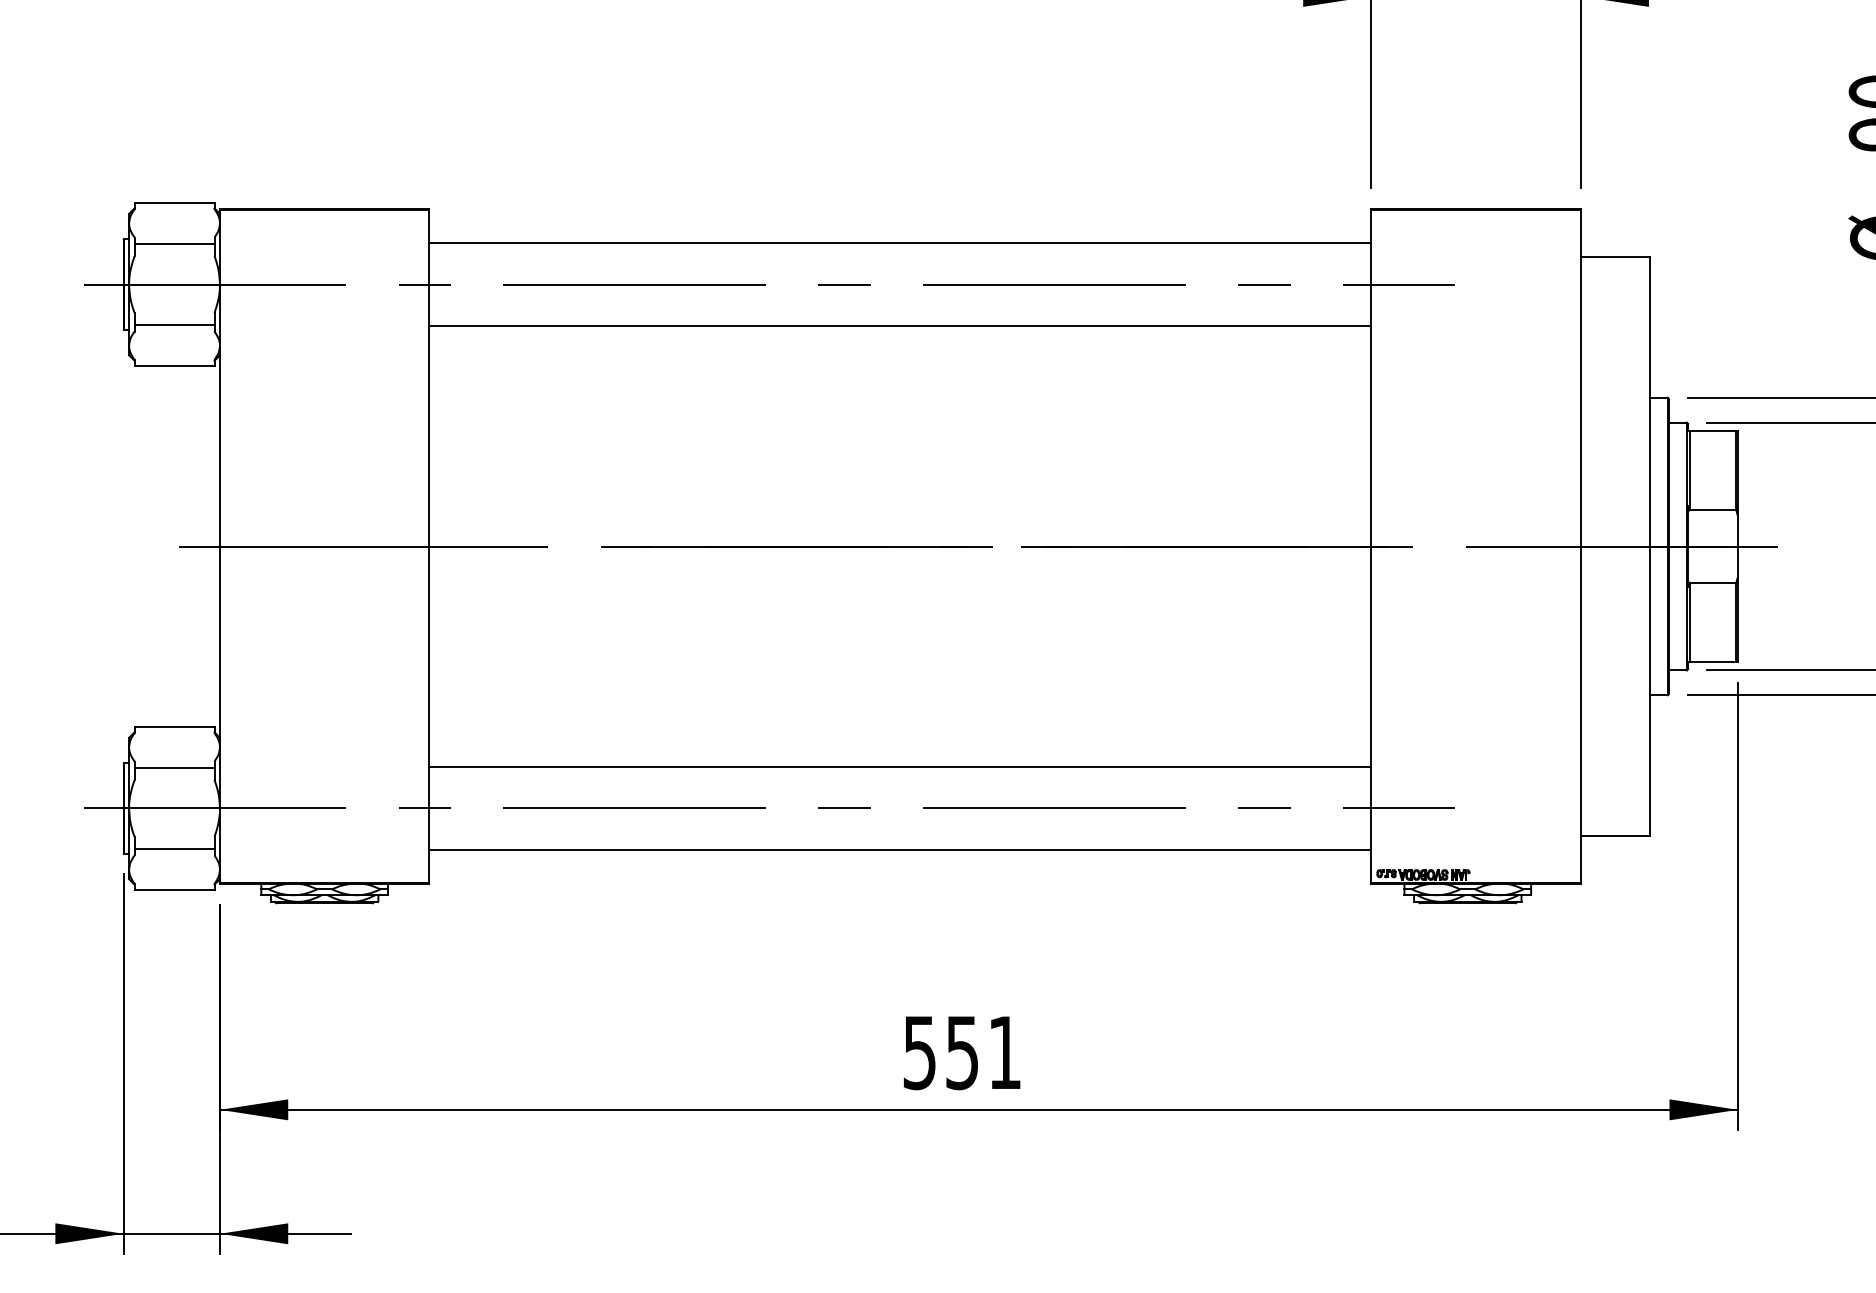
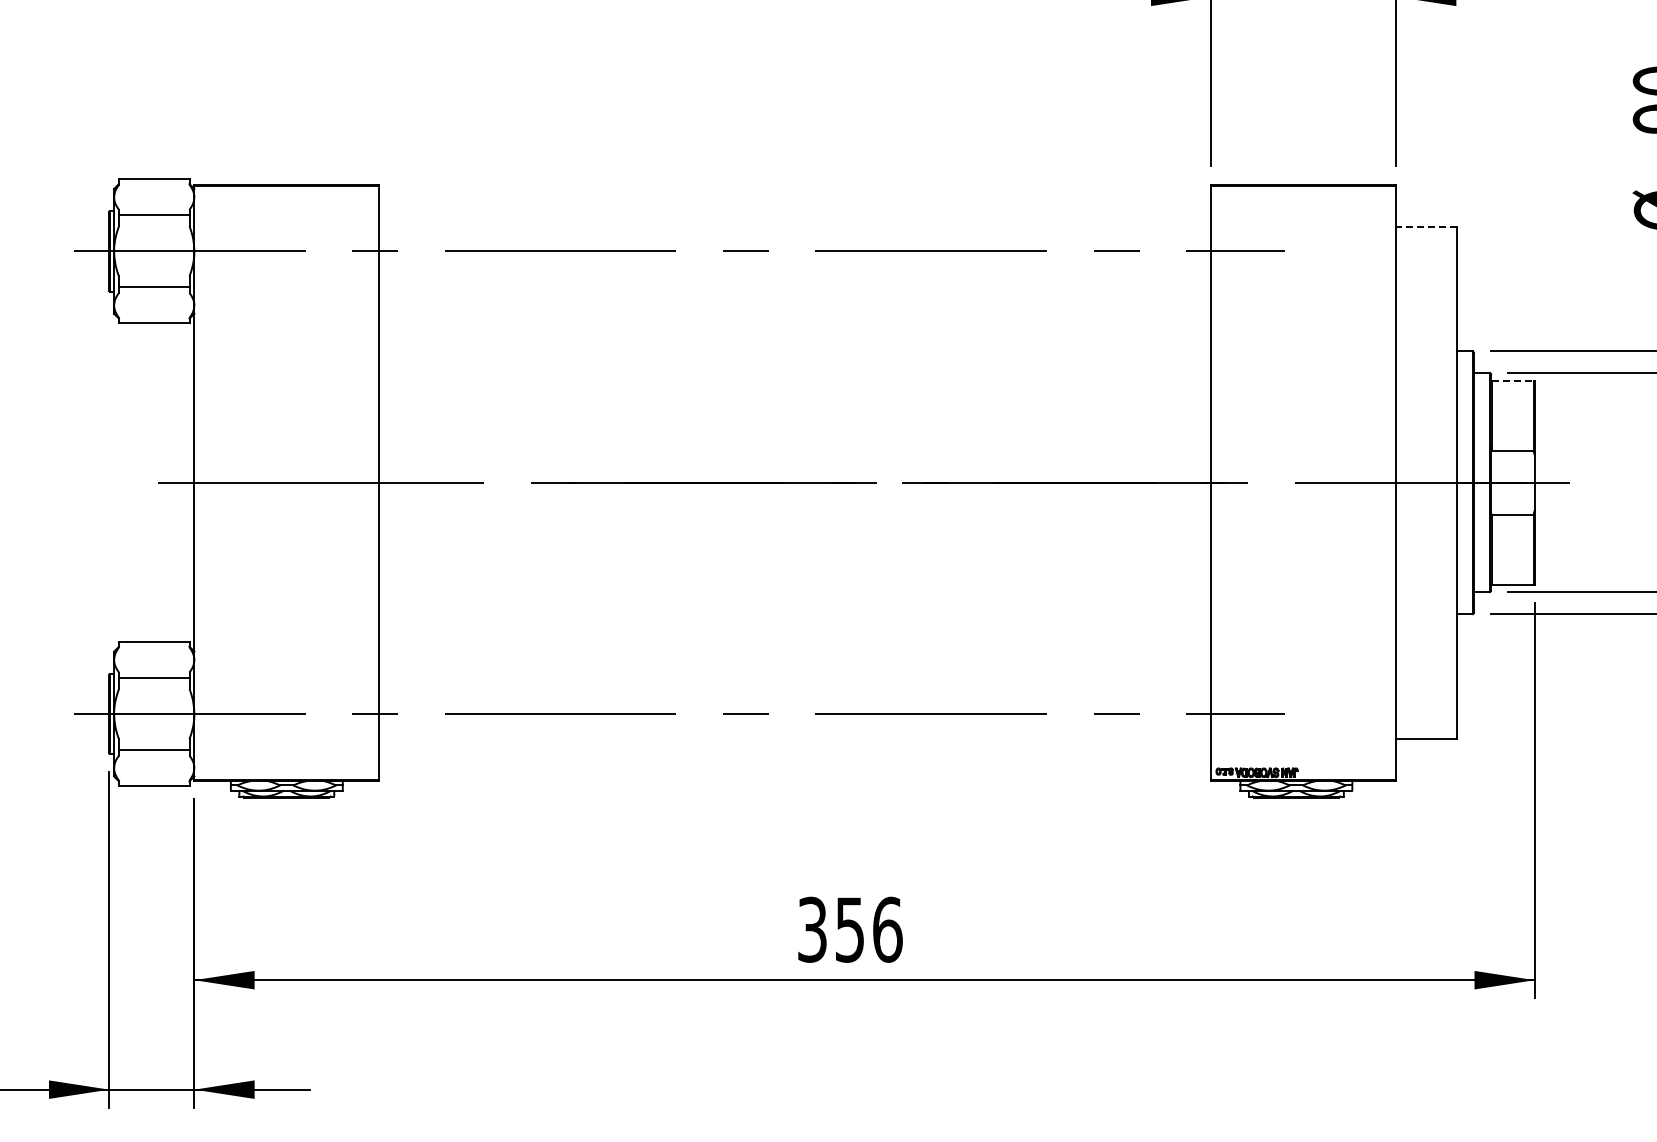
line: (900, 242) -> (795, 214), removed
line: (1615, 256) -> (1426, 226), solid -> dashed
line: (900, 325) -> (795, 287), removed
line: (1712, 430) -> (1512, 380), solid -> dashed
line: (900, 767) -> (795, 677), removed
line: (900, 849) -> (795, 750), removed
text: (962, 1052) -> (850, 929), 551 -> 356

